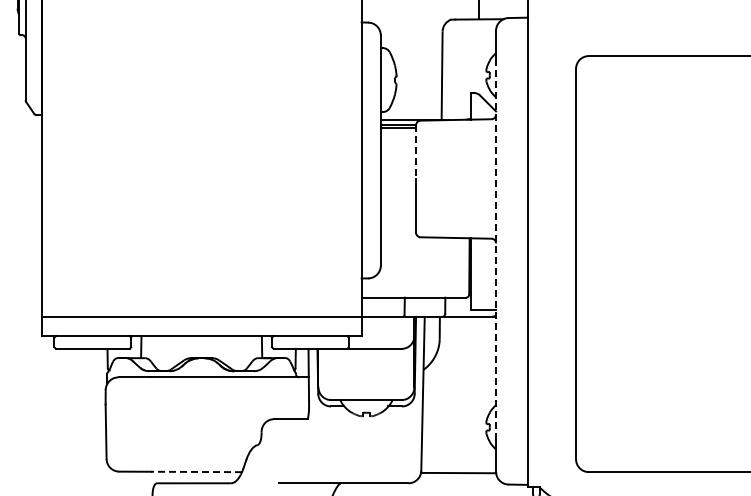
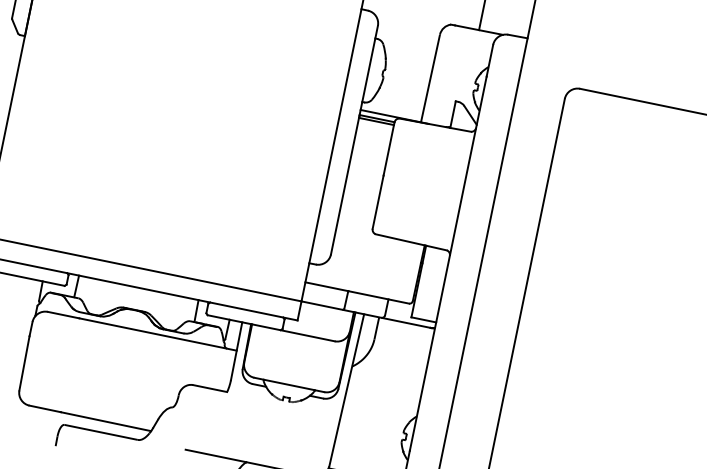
line: (416, 152) -> (389, 149), dashed -> solid
line: (496, 250) -> (448, 262), dashed -> solid
line: (196, 471) -> (106, 421), dashed -> solid

